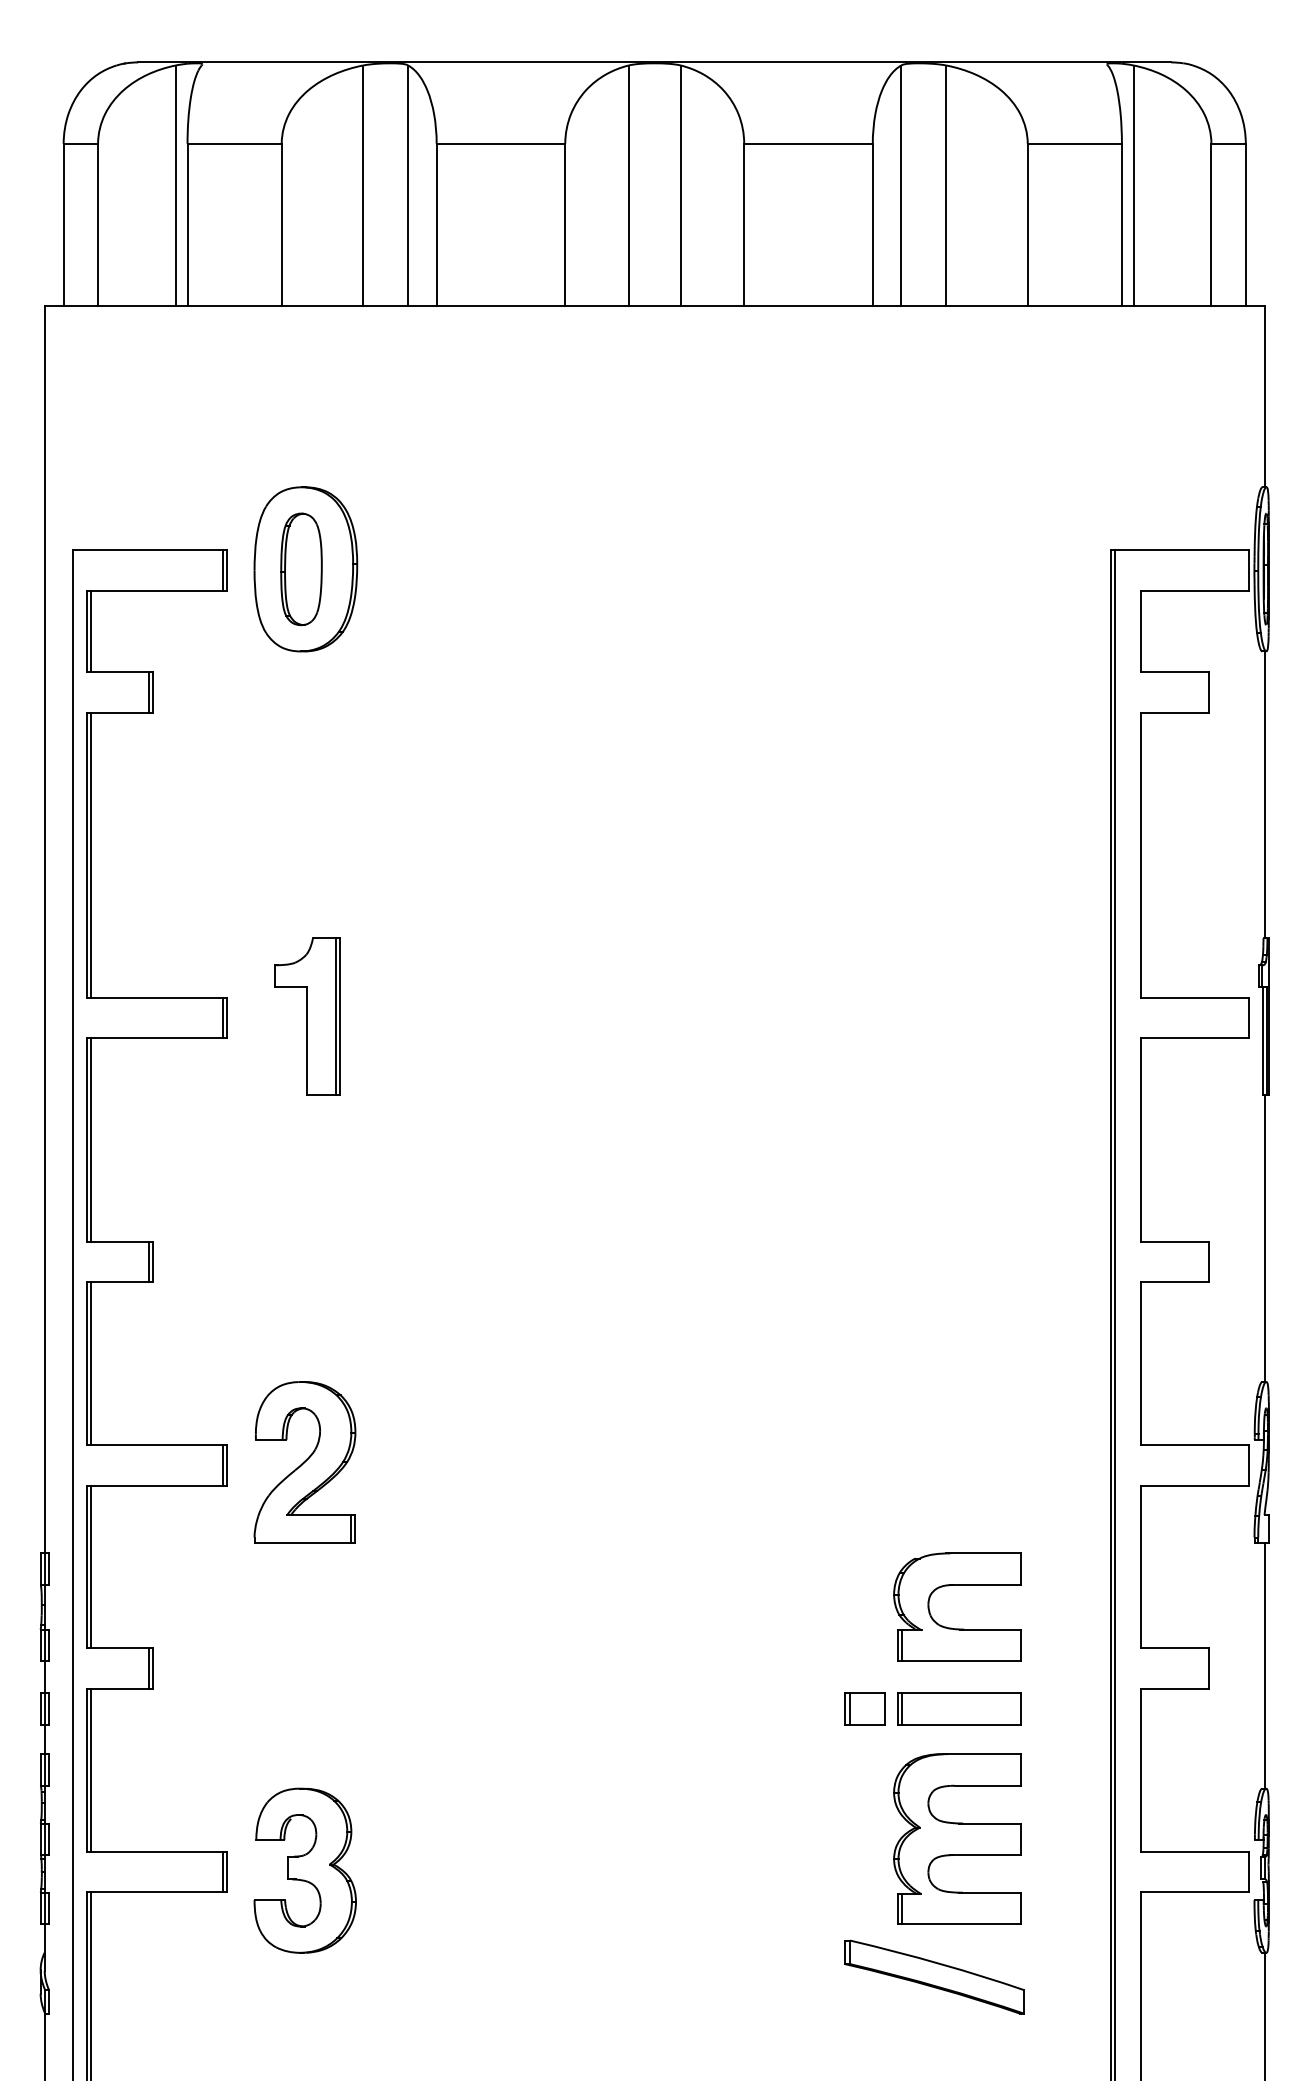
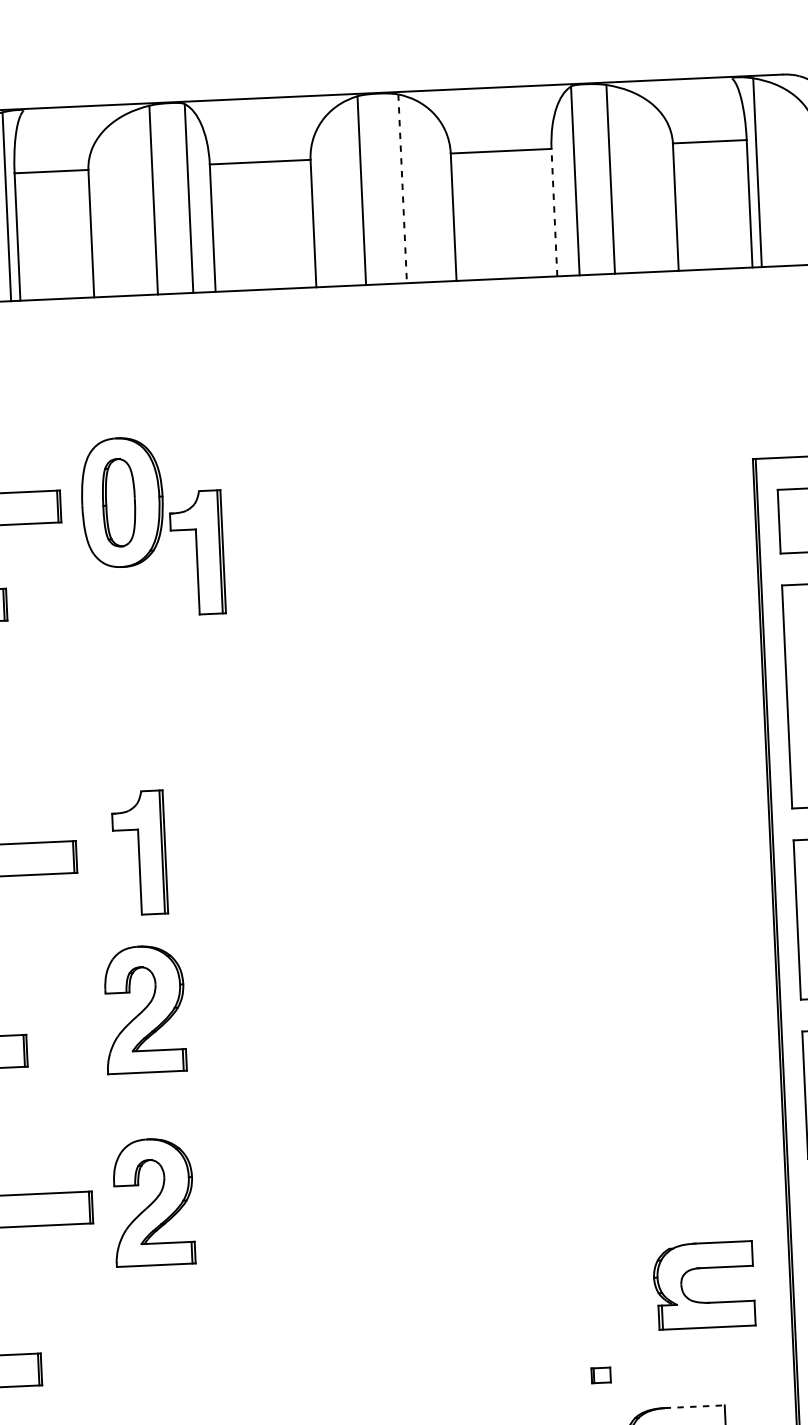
line: (680, 186) -> (402, 189), solid -> dashed
line: (872, 224) -> (554, 212), solid -> dashed
part: (398, 637) -> (197, 552), added
part: (304, 1216) -> (144, 1009), added
part: (957, 1585) -> (703, 1268), moved
part: (864, 1708) -> (600, 1375), size x0.6
part: (959, 1708) -> (675, 1371), removed
line: (982, 1754) -> (694, 1407), solid -> dashed

